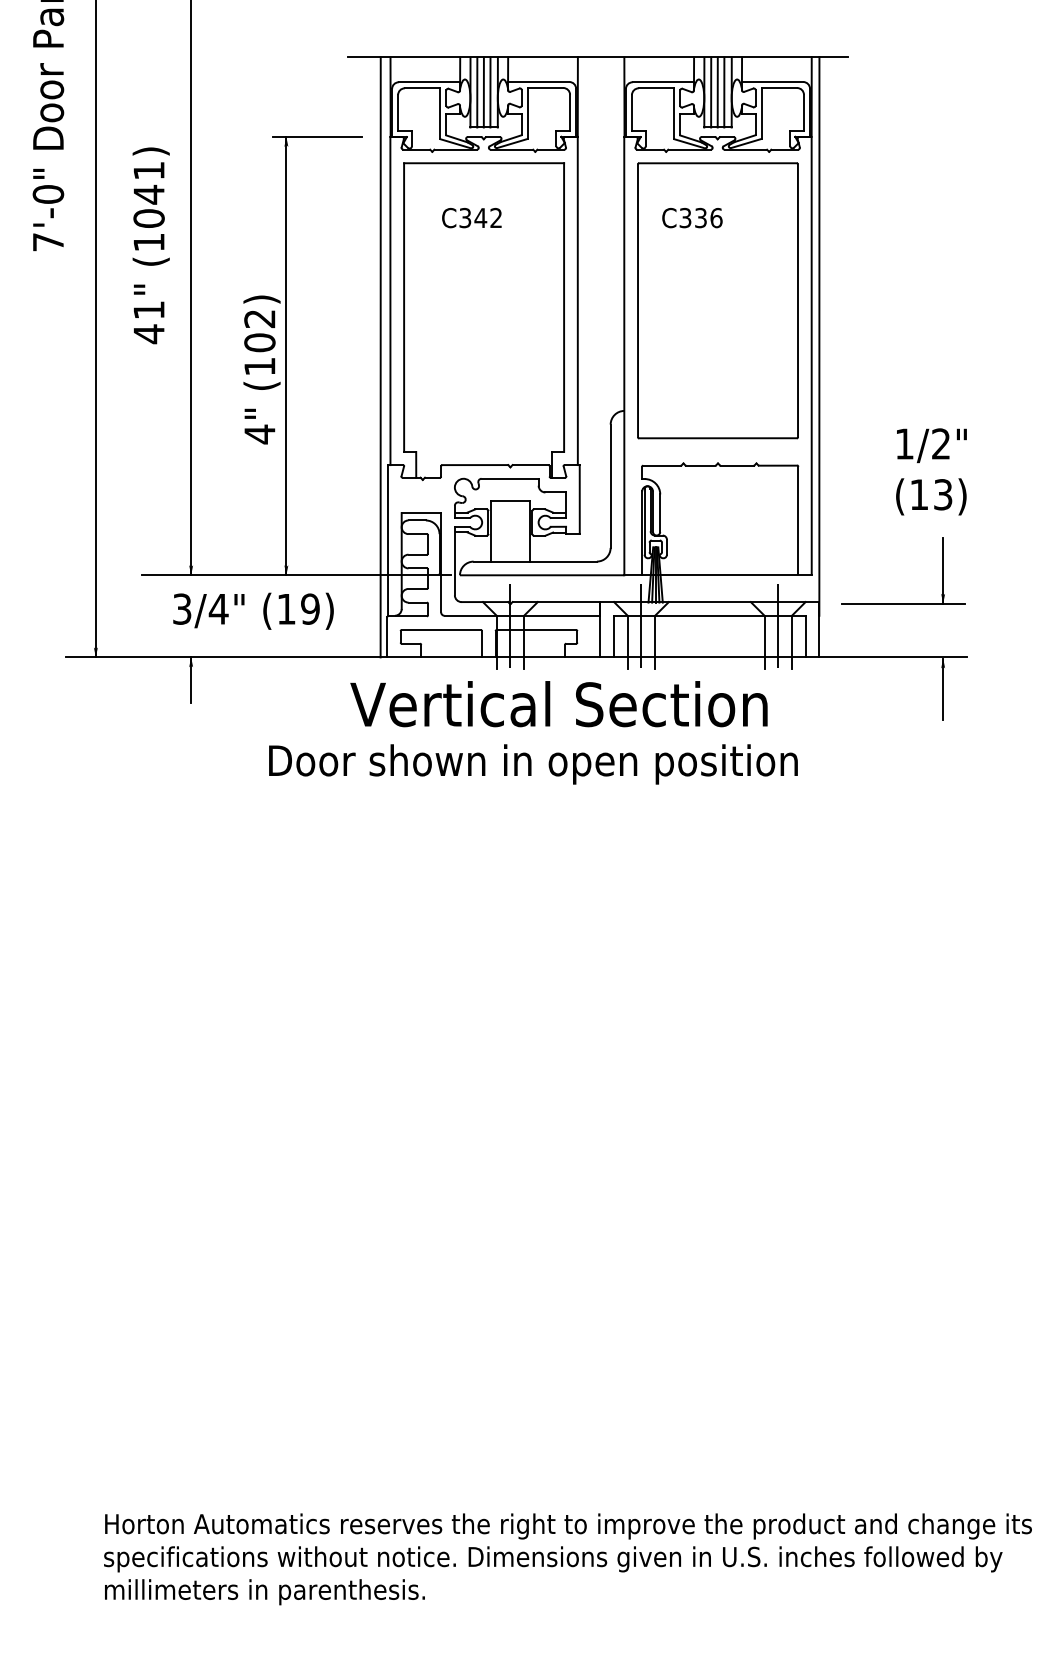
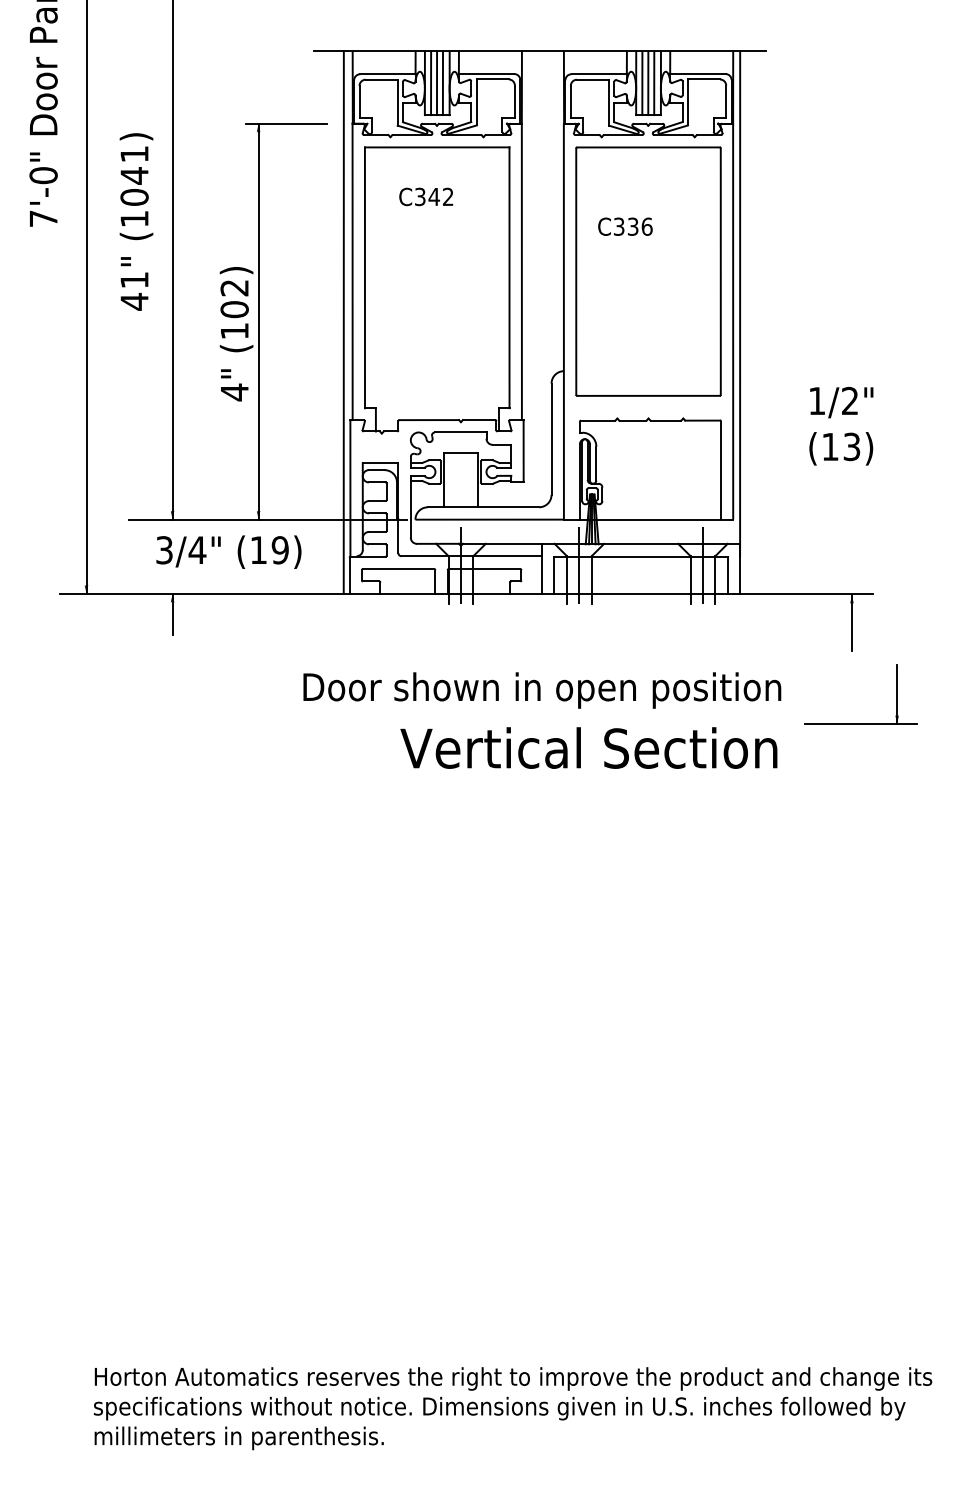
text: (692, 218) -> (625, 227), moved
part: (903, 603) -> (861, 724), moved
text: (558, 704) -> (588, 748), moved
text: (533, 764) -> (542, 690), moved

